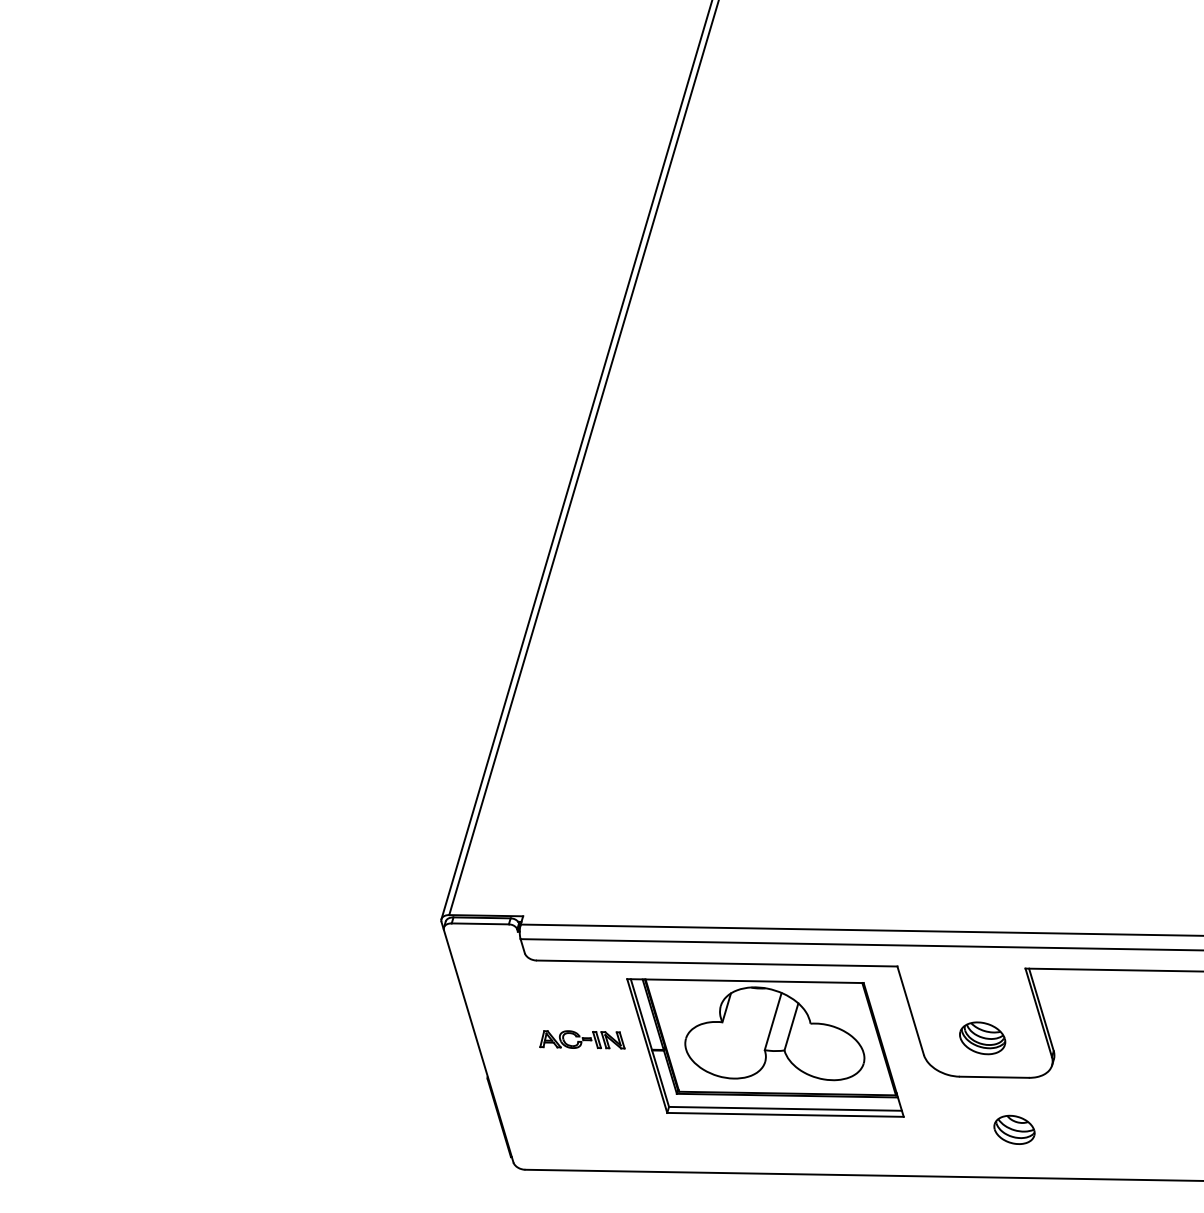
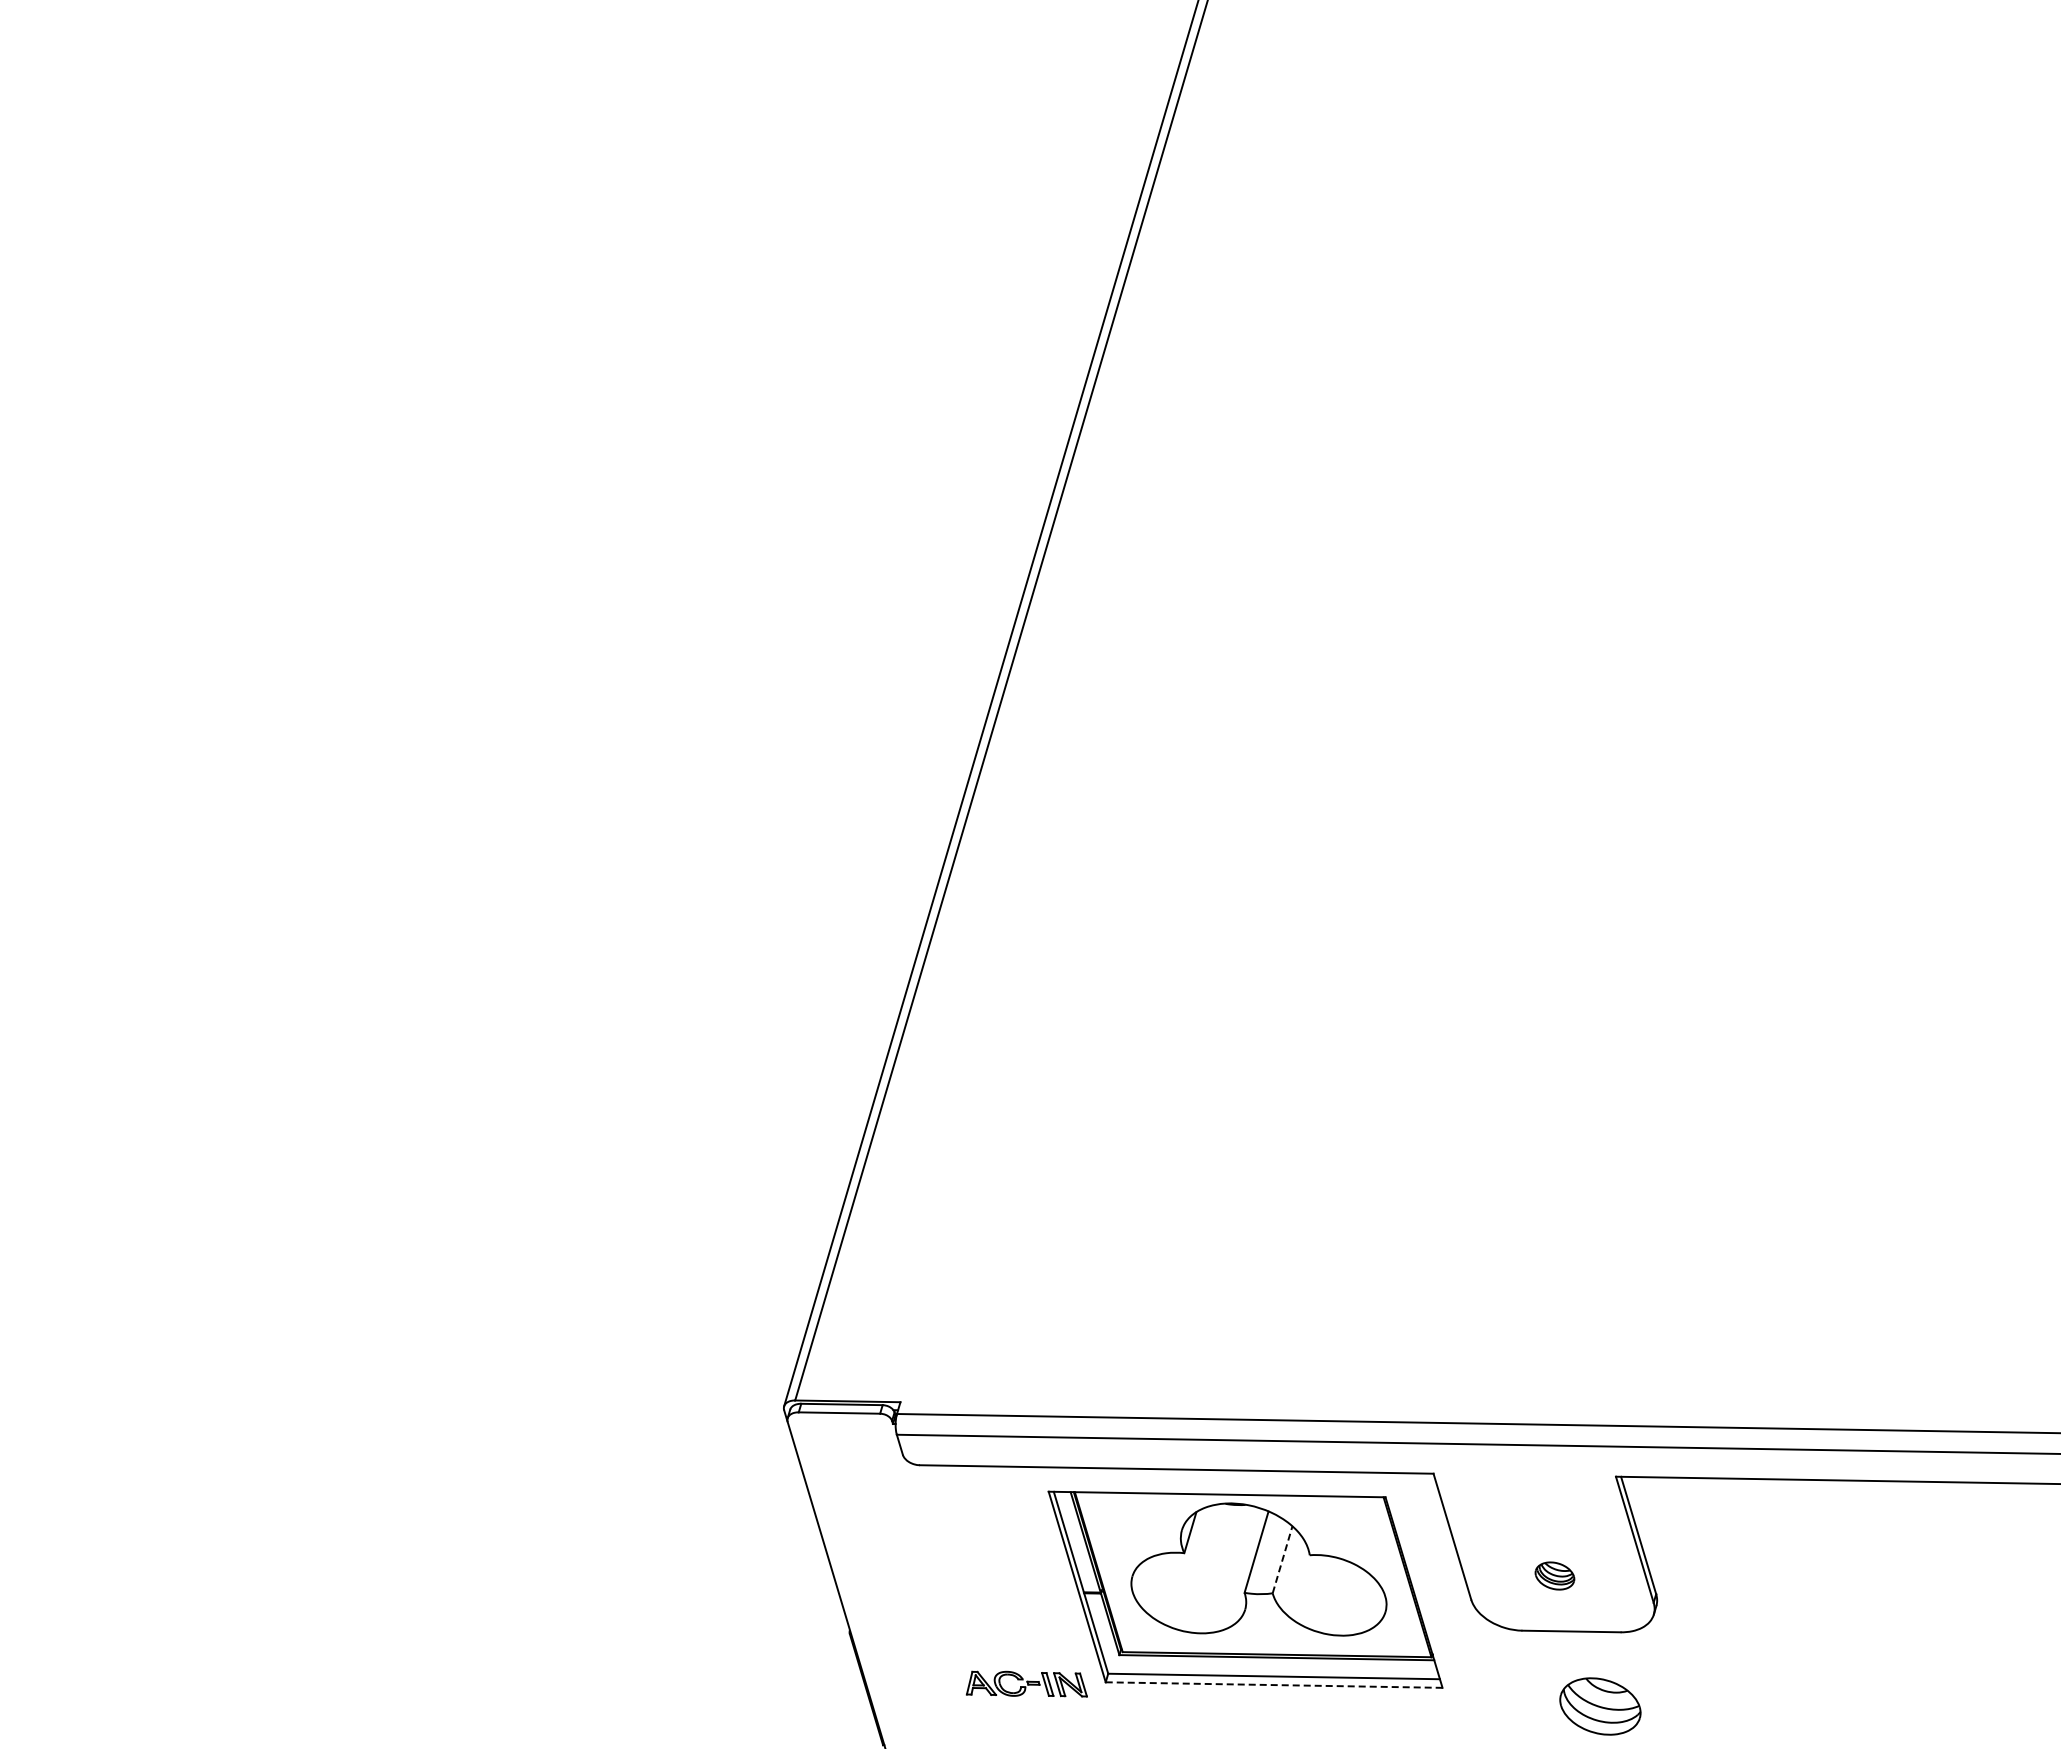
line: (791, 1026) -> (1282, 1559), solid -> dashed
part: (982, 1037) -> (1554, 1575), size x0.6
part: (582, 1039) -> (1026, 1683), moved
line: (785, 1115) -> (1274, 1685), solid -> dashed
part: (1013, 1129) -> (1599, 1706), size x1.4

